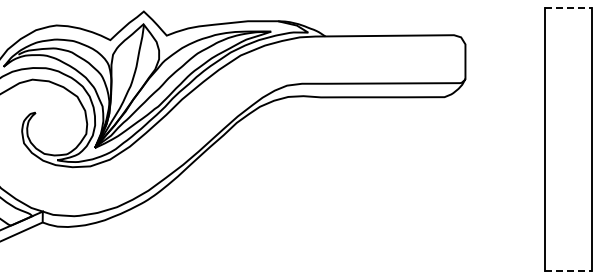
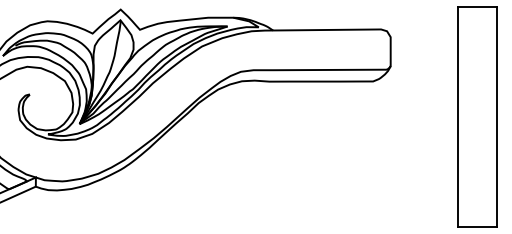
line: (568, 8) -> (477, 7), dashed -> solid
line: (568, 270) -> (477, 226), dashed -> solid

